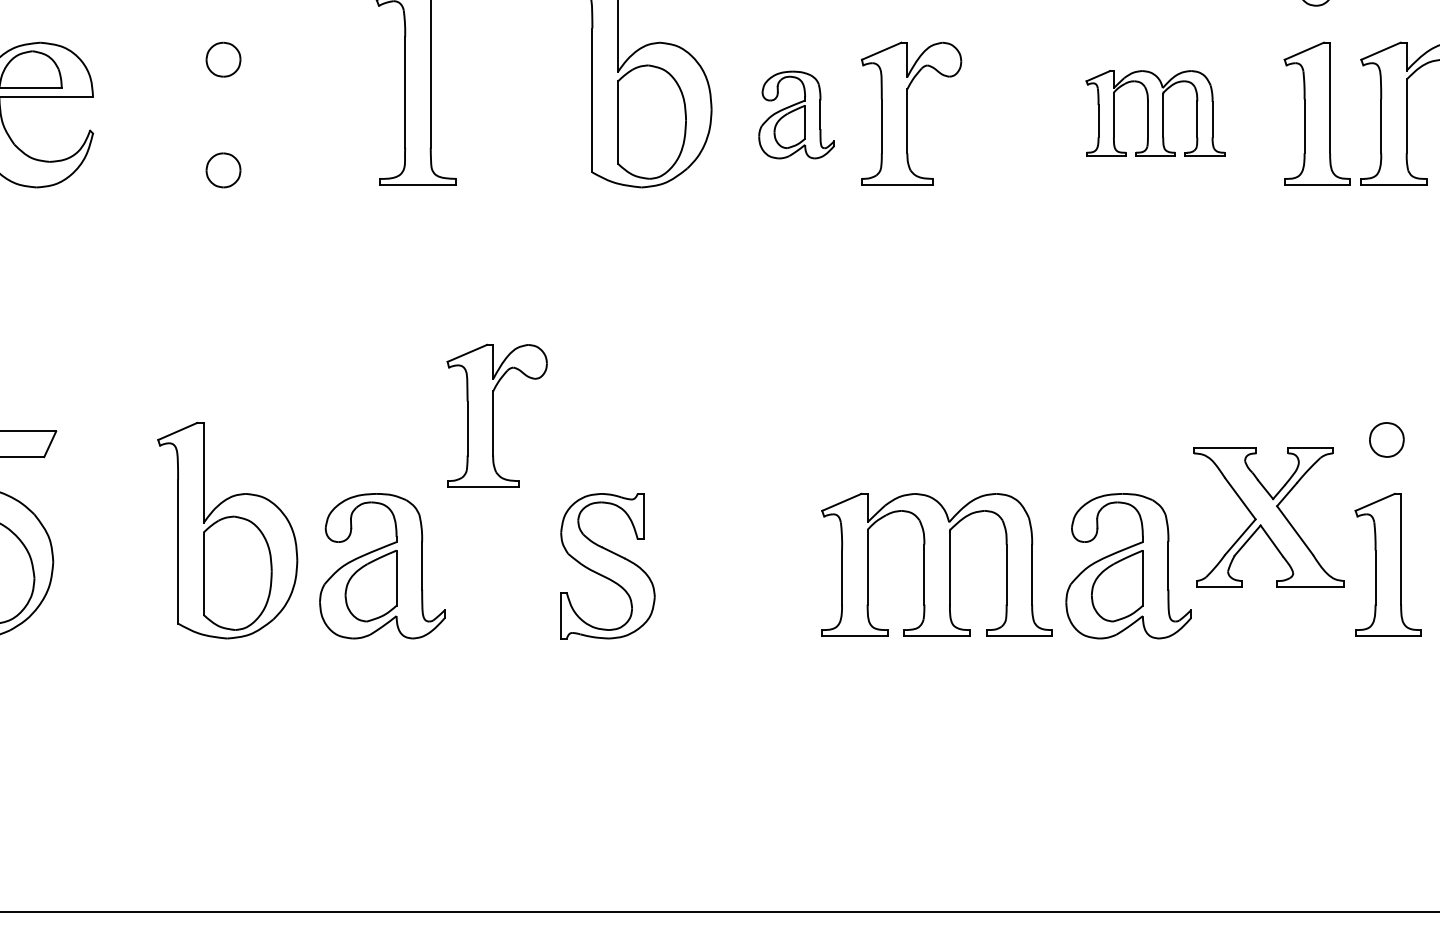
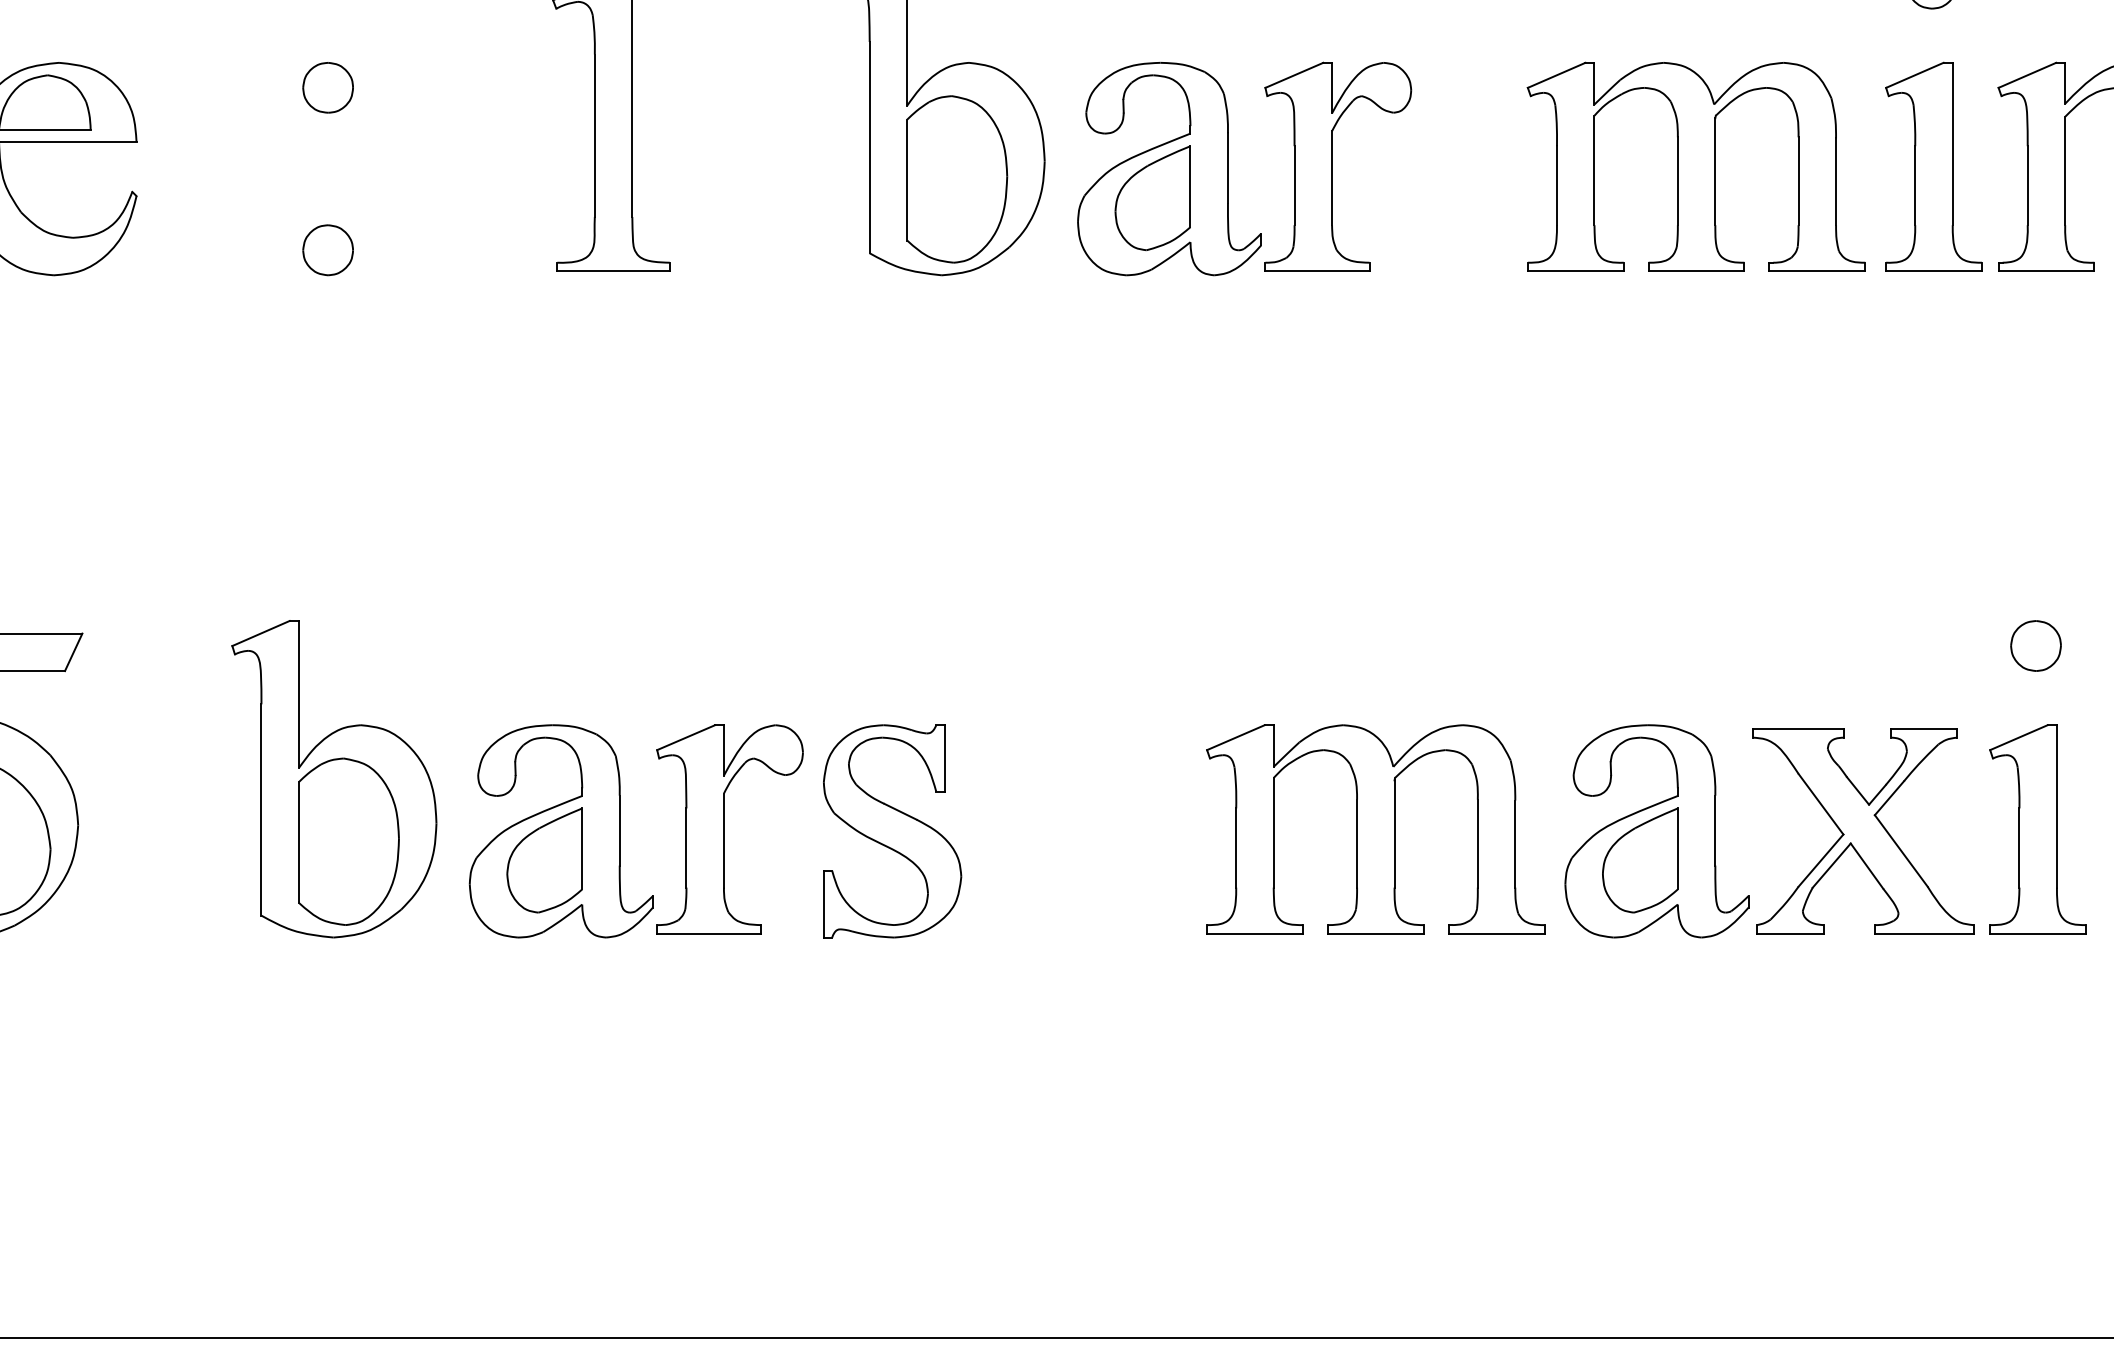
part: (1155, 113) -> (1696, 166), size x1.67
part: (796, 114) -> (1169, 168), size x1.67
part: (496, 415) -> (728, 828), moved
part: (1268, 517) -> (1862, 831), moved

